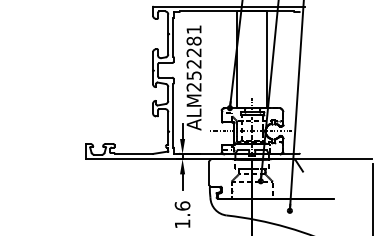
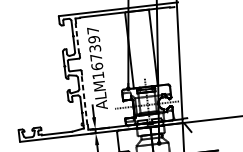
line: (173, 37) -> (77, 38), solid -> dashed
text: (193, 58) -> (95, 53), ALM252281 -> ALM167397
line: (173, 115) -> (84, 99), solid -> dashed

